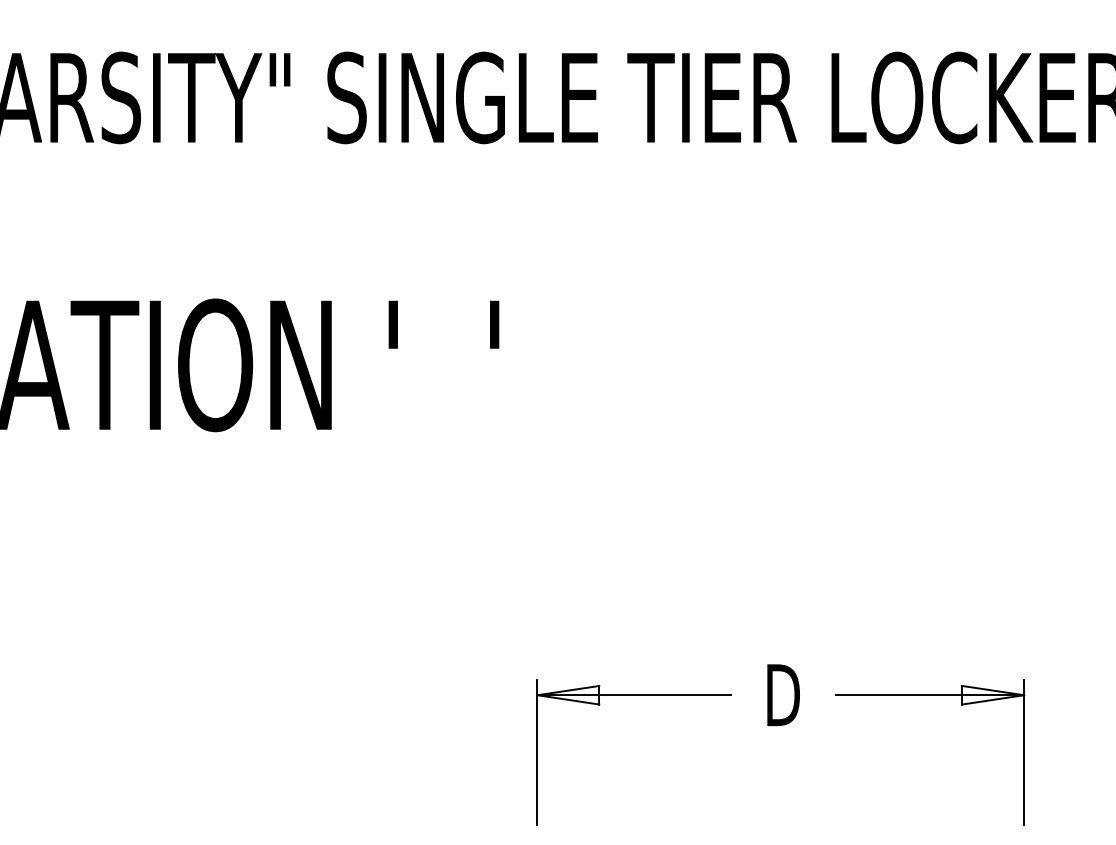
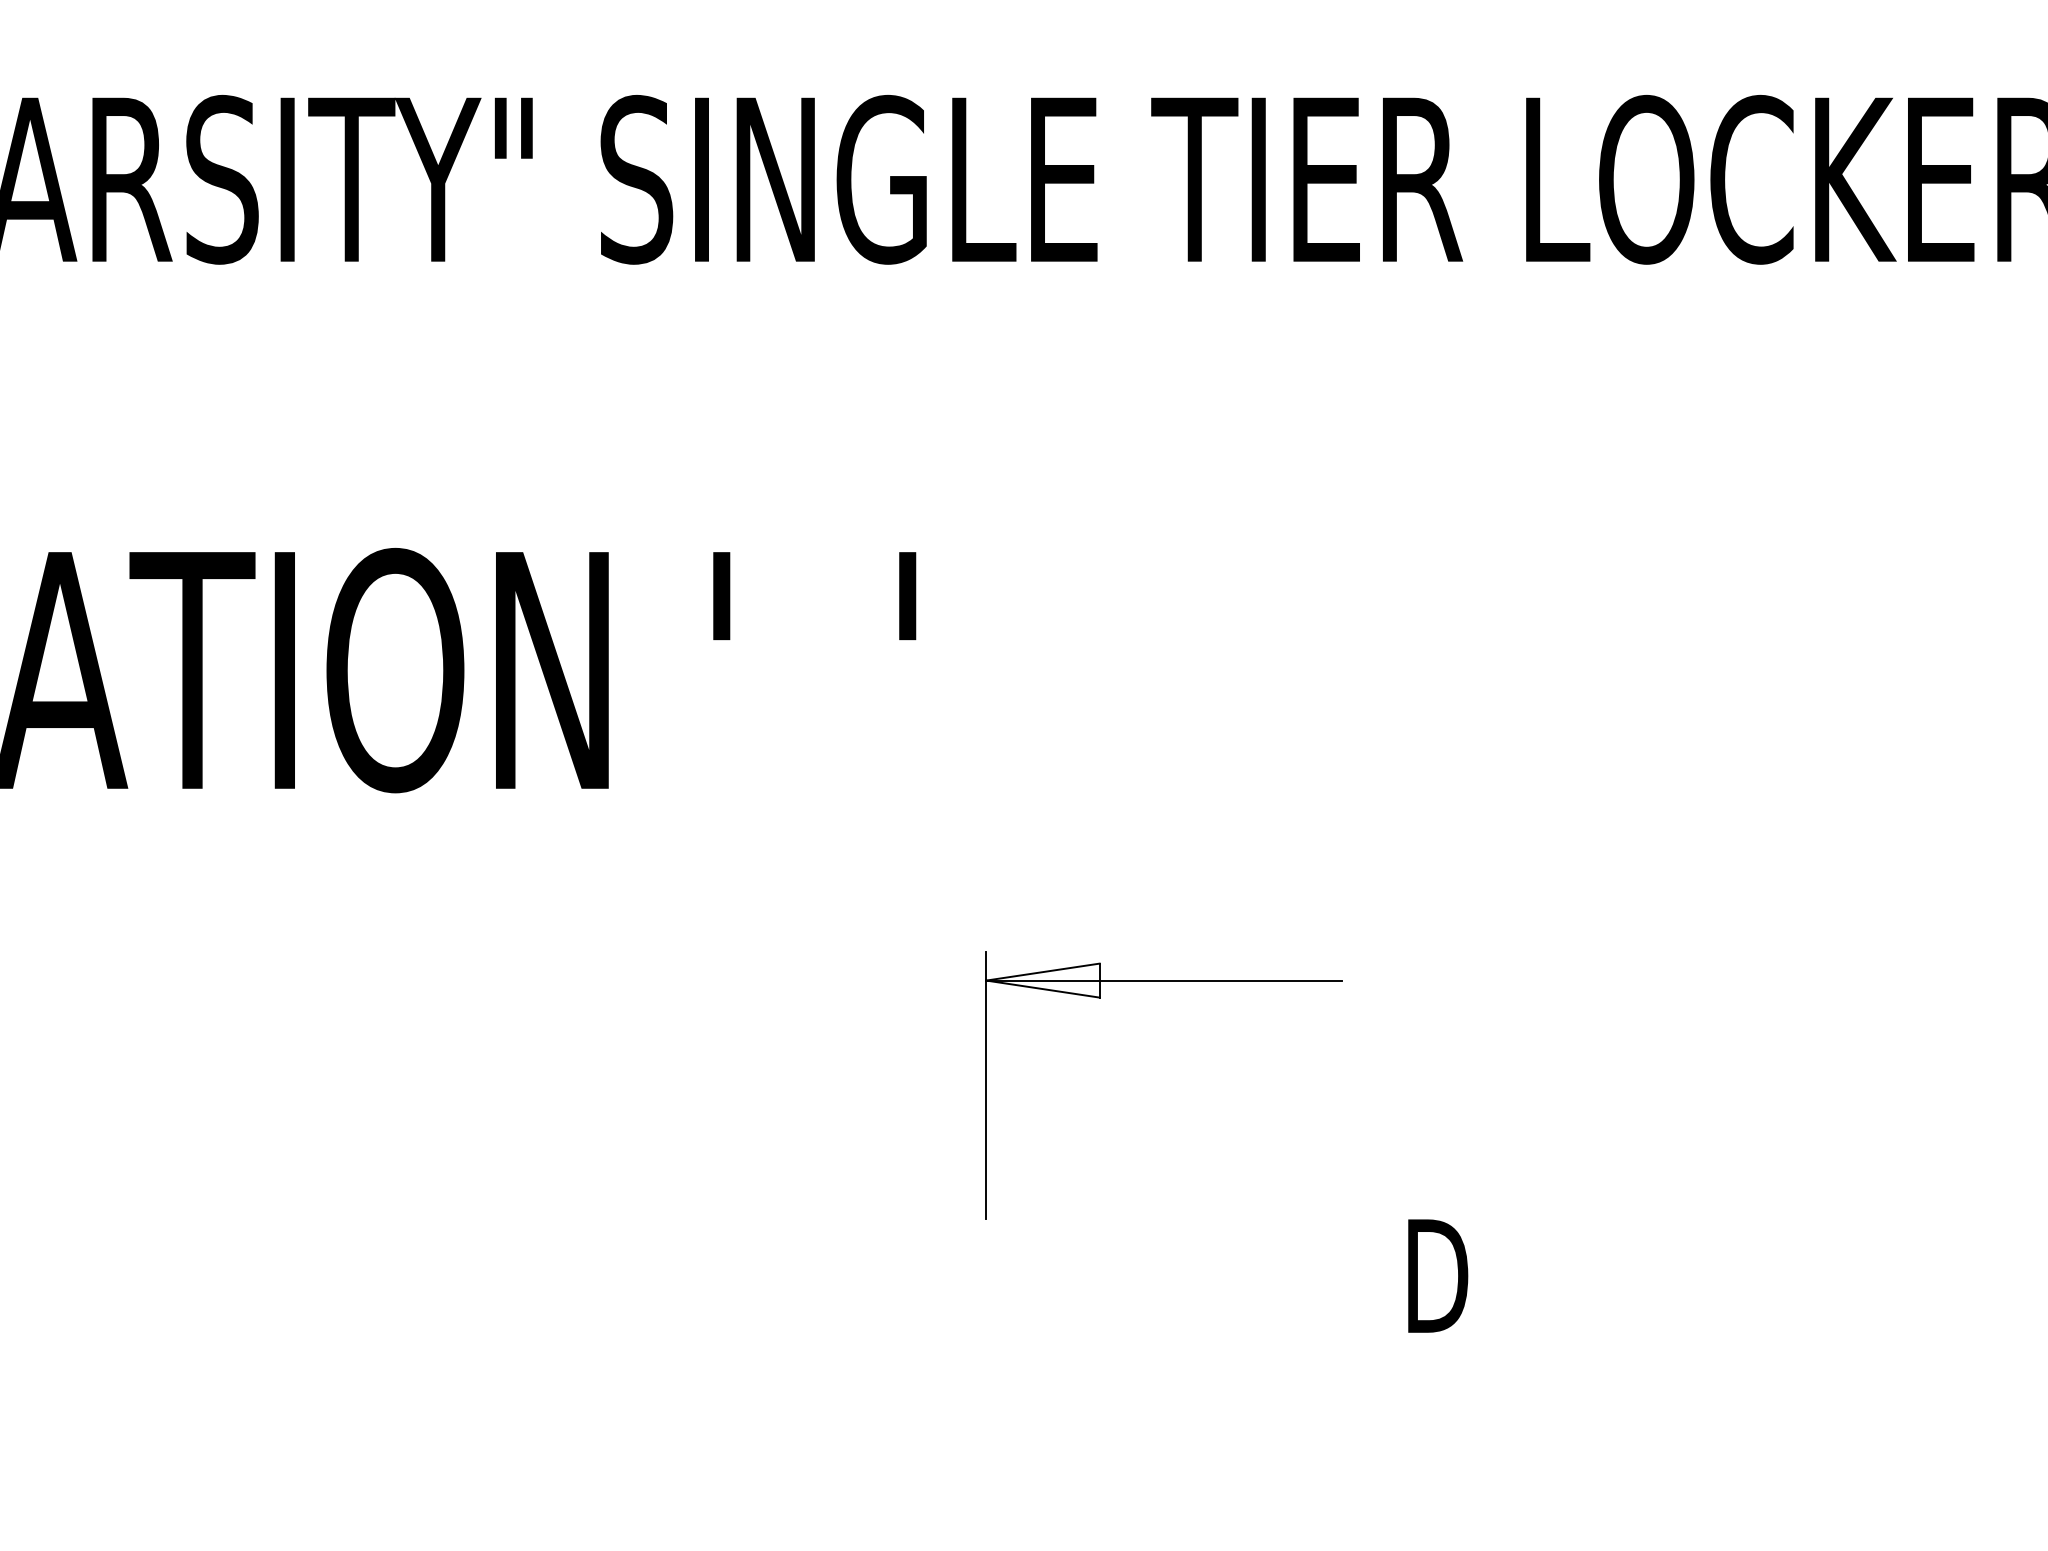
part: (633, 695) -> (1162, 981), moved
part: (961, 705) -> (1764, 1294), removed

